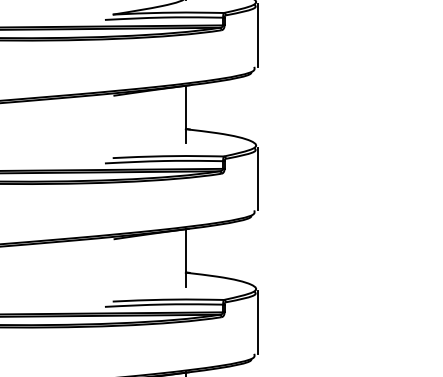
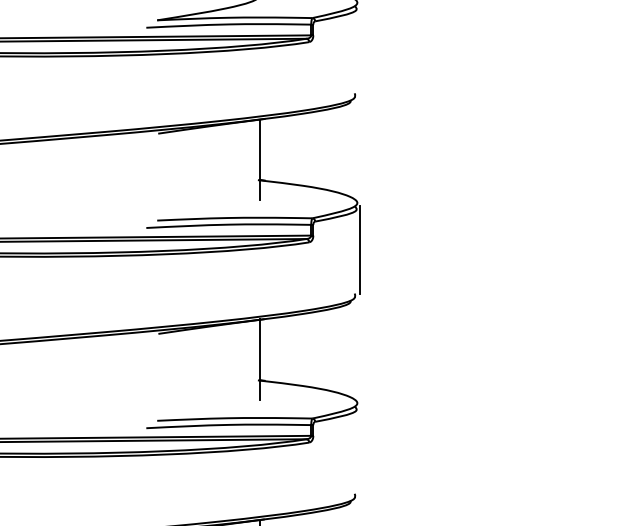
line: (258, 35) -> (360, 49), removed
line: (258, 322) -> (360, 450), removed

